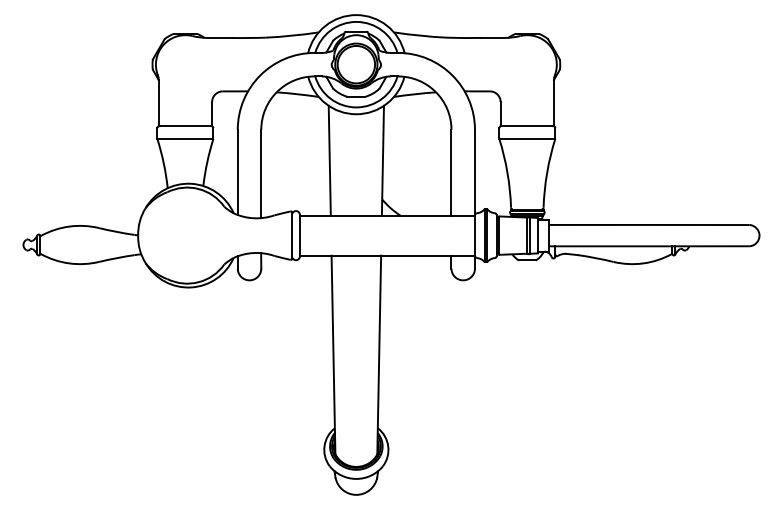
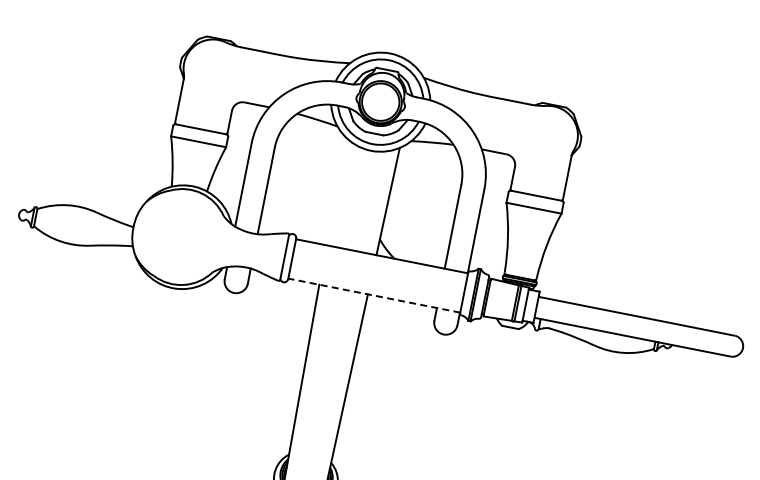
line: (329, 160) -> (335, 190), removed
line: (387, 255) -> (374, 295), solid -> dashed

